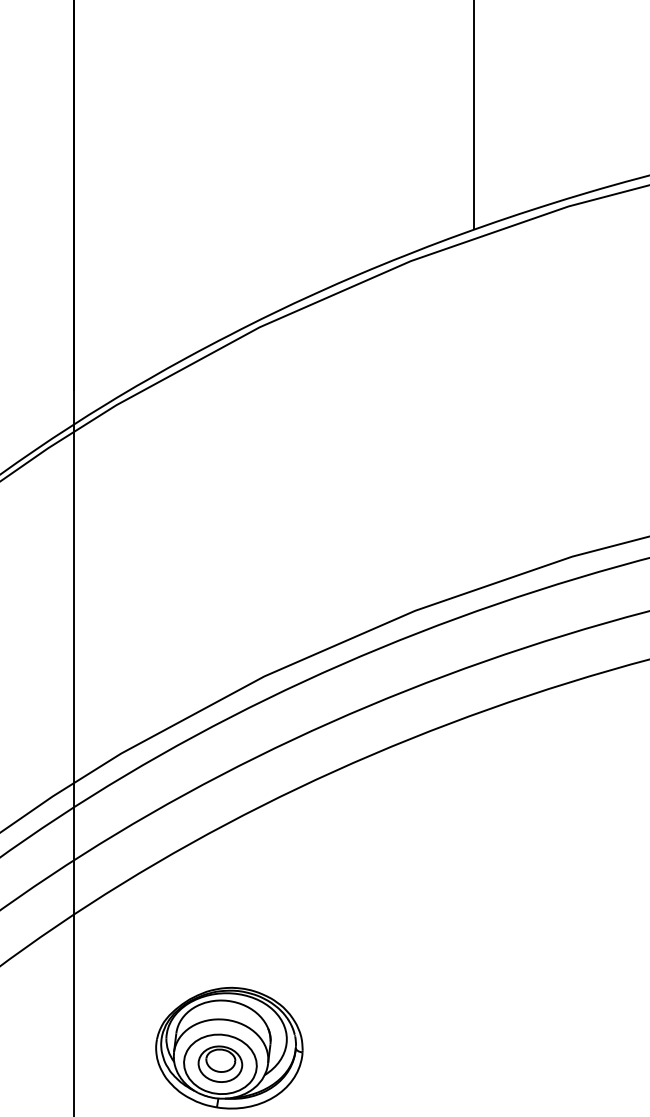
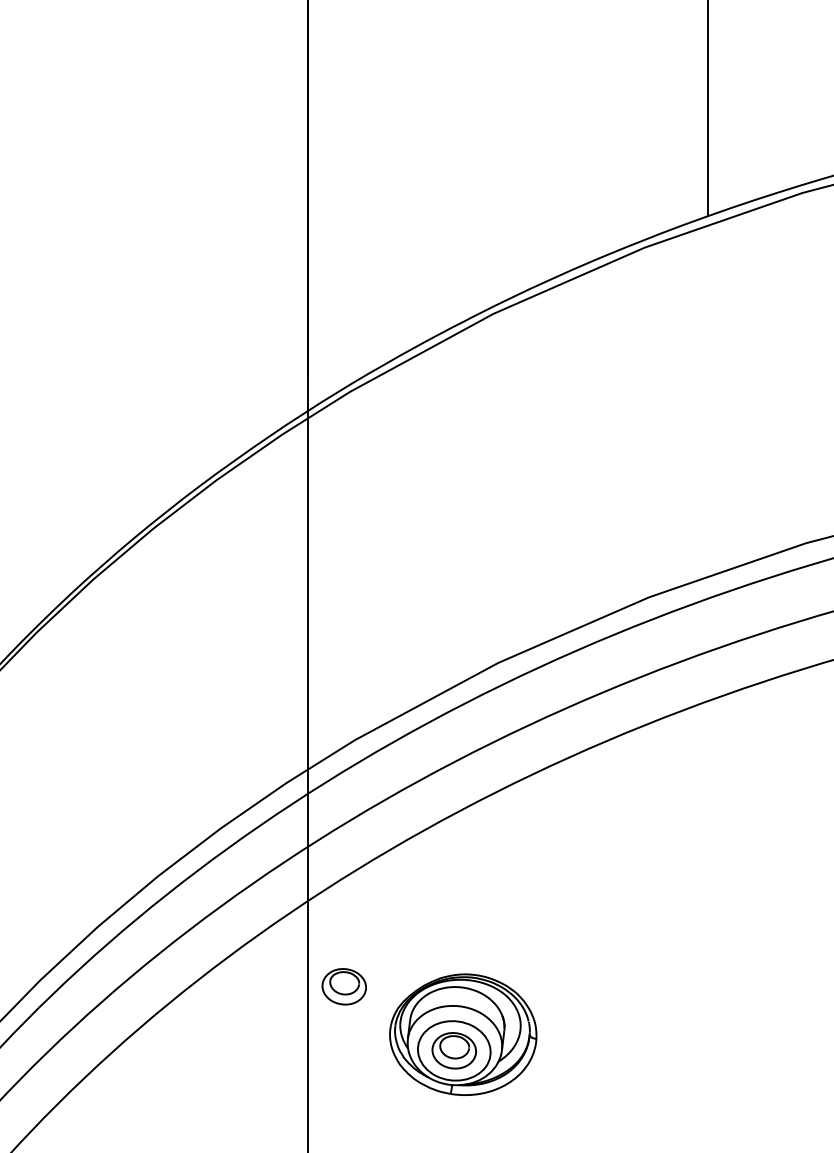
part: (109, 999) -> (343, 986), added

